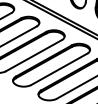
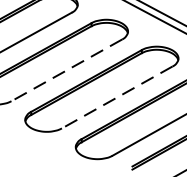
line: (33, 55) -> (66, 69), solid -> dashed
line: (59, 69) -> (117, 97), solid -> dashed

